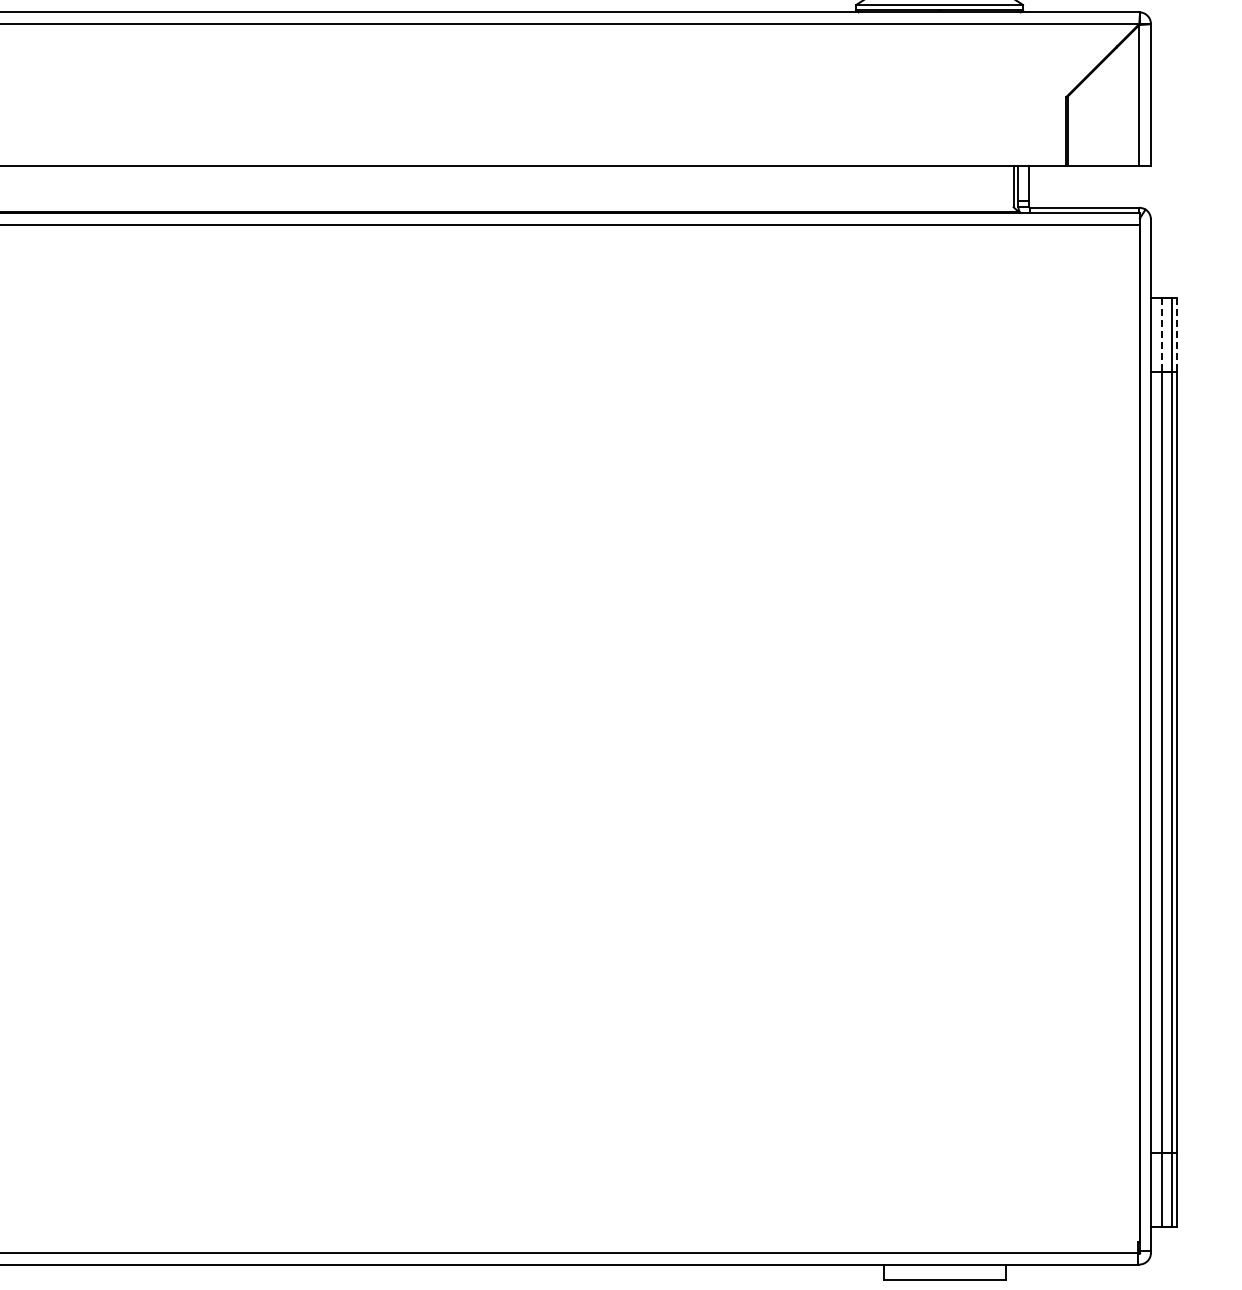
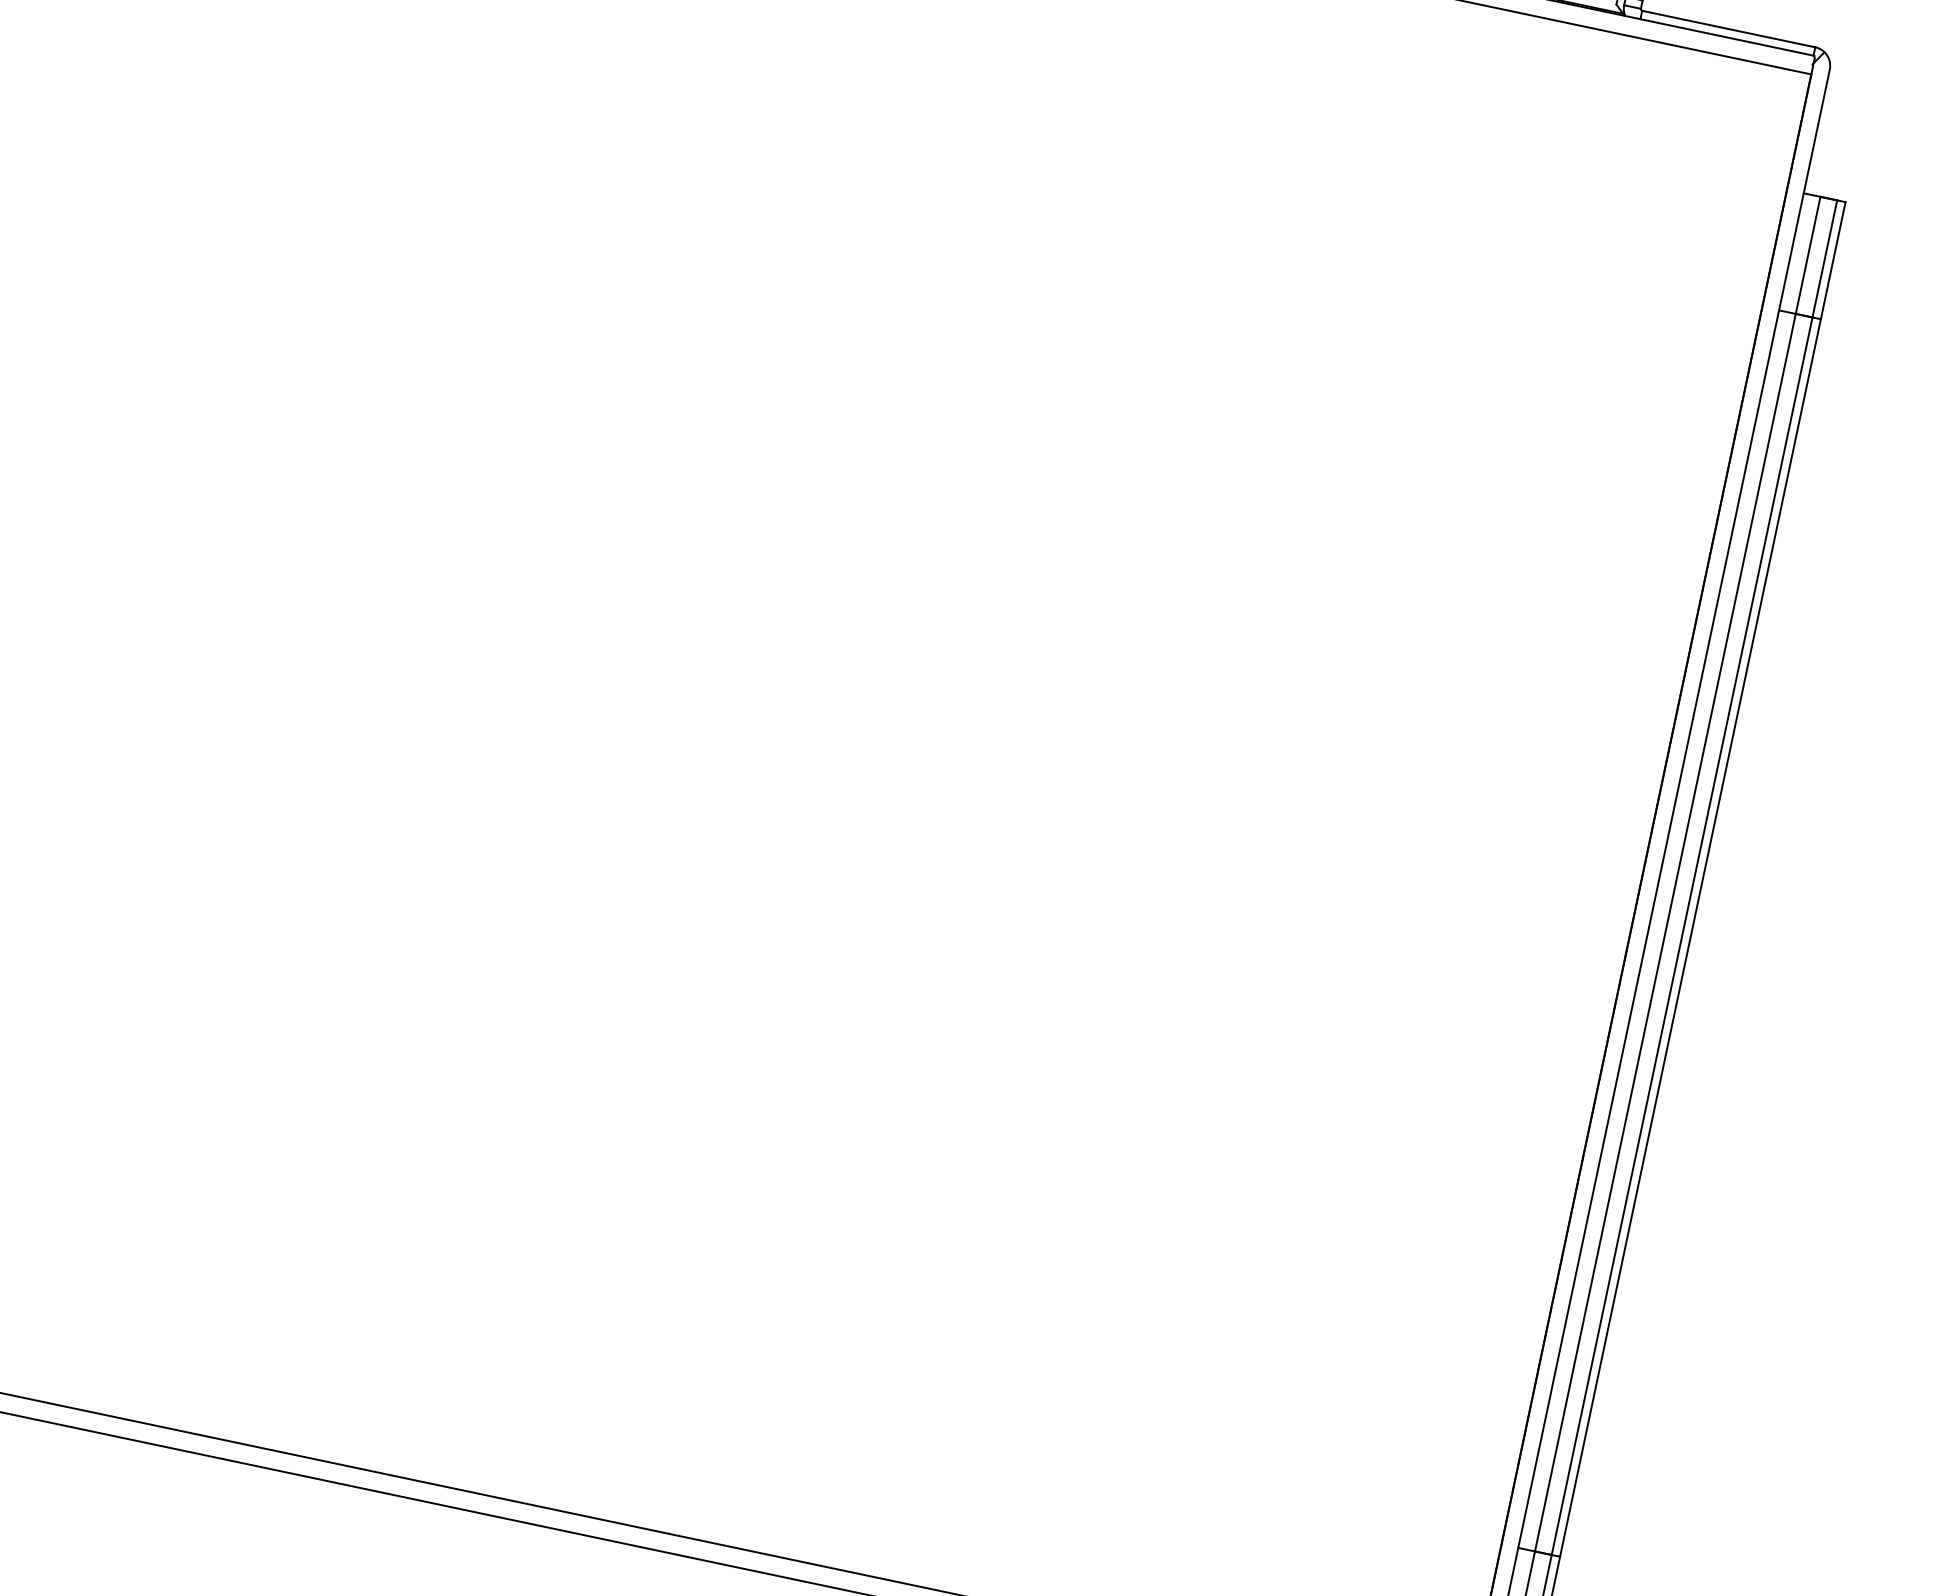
line: (1161, 334) -> (1808, 255), dashed -> solid
line: (1177, 334) -> (1833, 260), dashed -> solid

